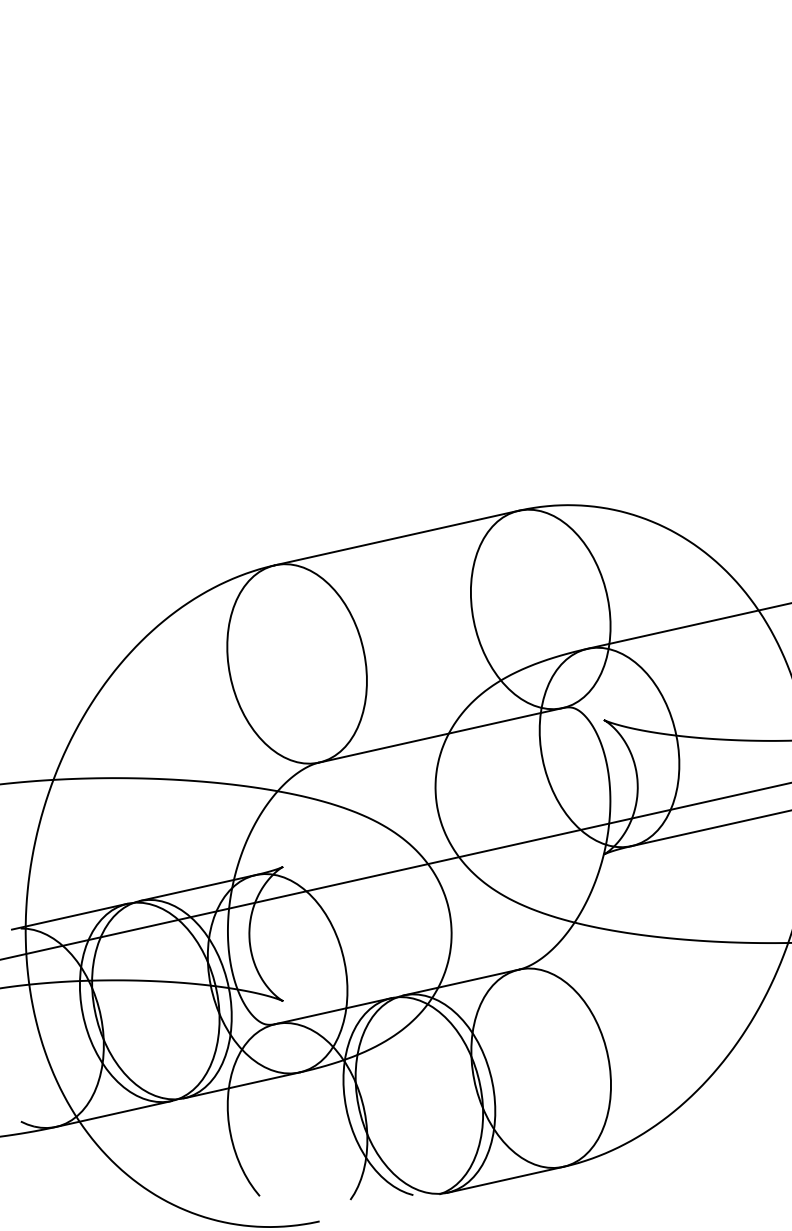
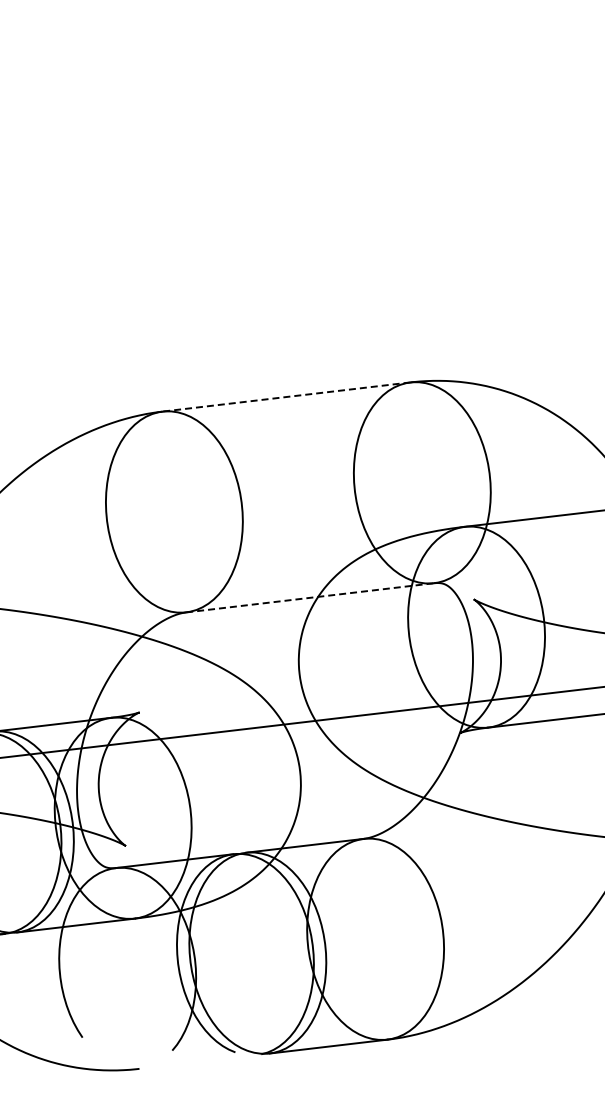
line: (396, 538) -> (286, 397), solid -> dashed
line: (441, 735) -> (310, 598), solid -> dashed

